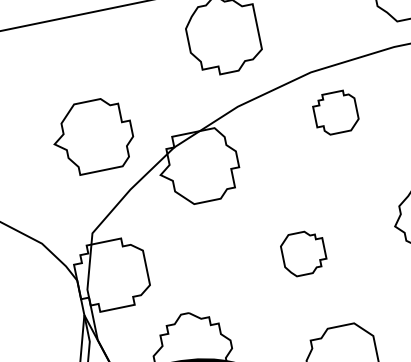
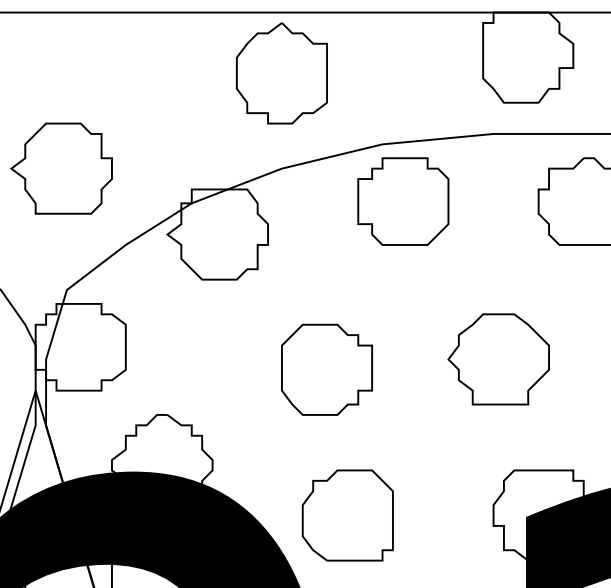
part: (335, 112) -> (403, 201), size x1.67
part: (92, 136) -> (61, 168), moved
part: (303, 253) -> (326, 369), size x1.67

